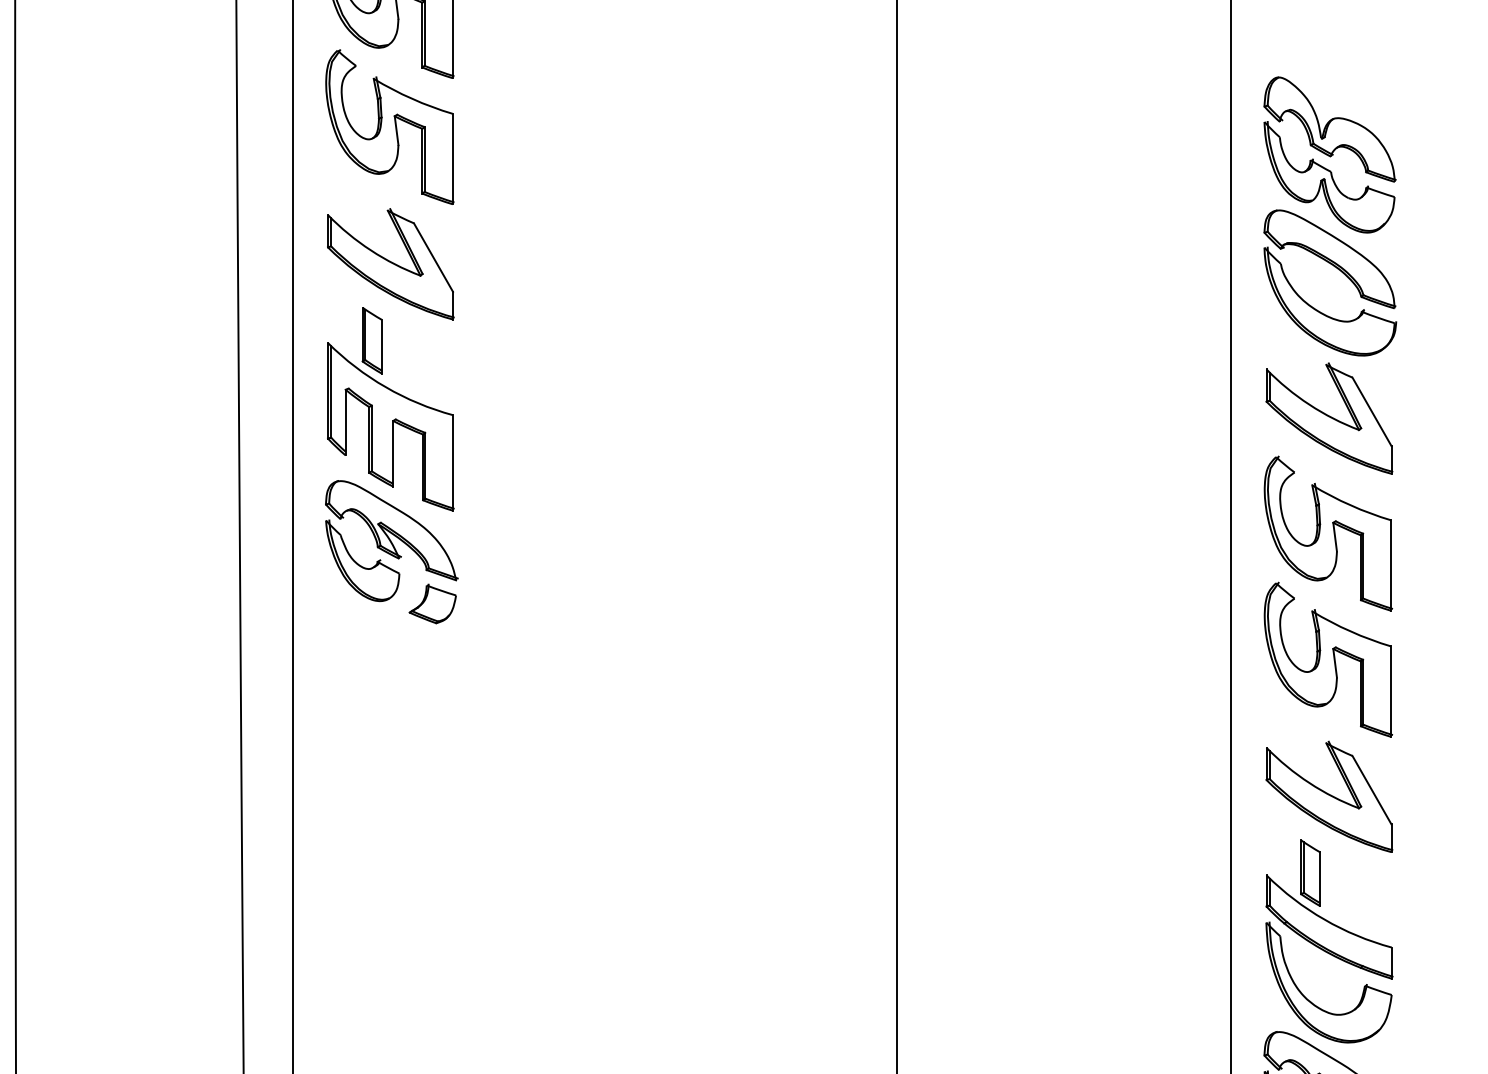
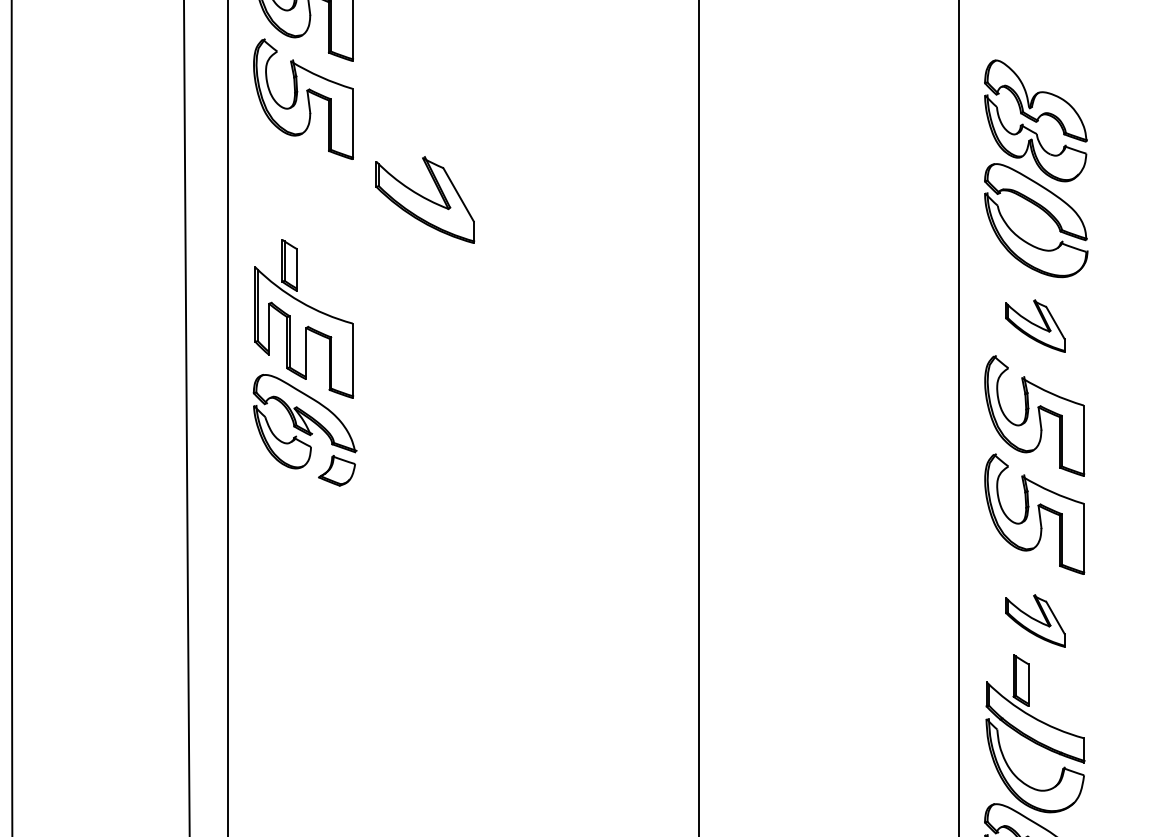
part: (391, 263) -> (425, 199), moved
part: (1329, 417) -> (1035, 325), size x0.6
part: (1329, 796) -> (1035, 620), size x0.6

